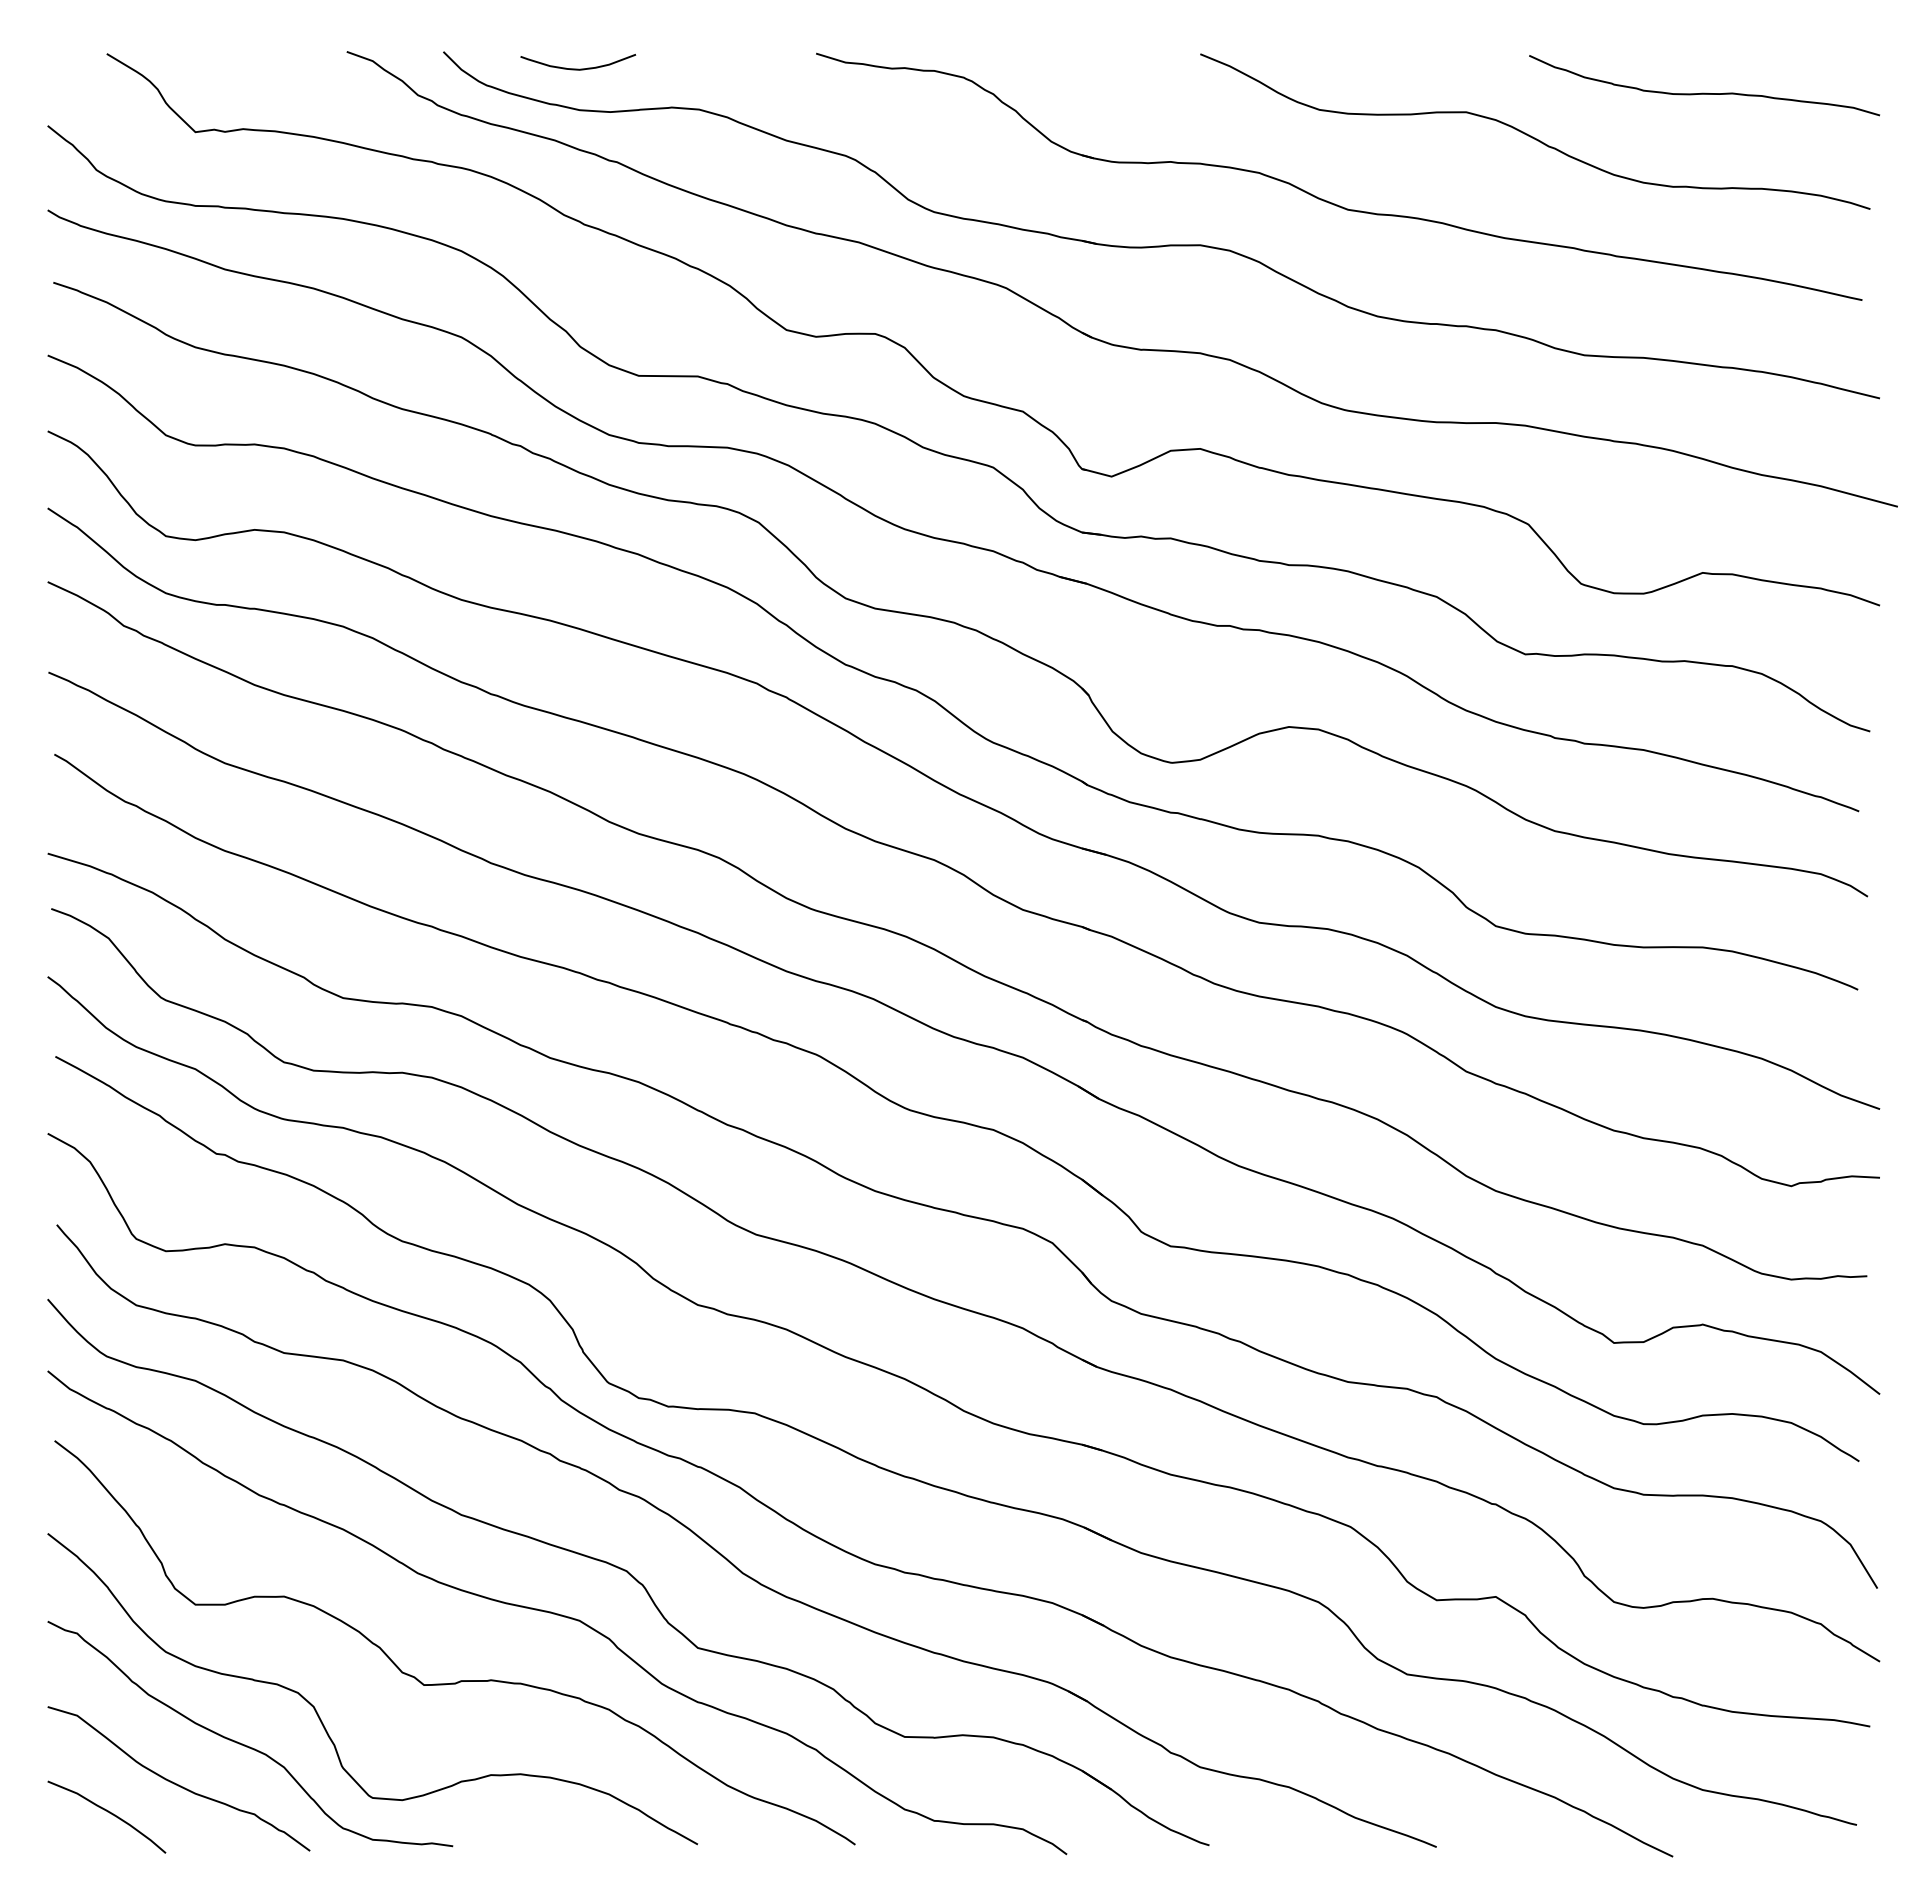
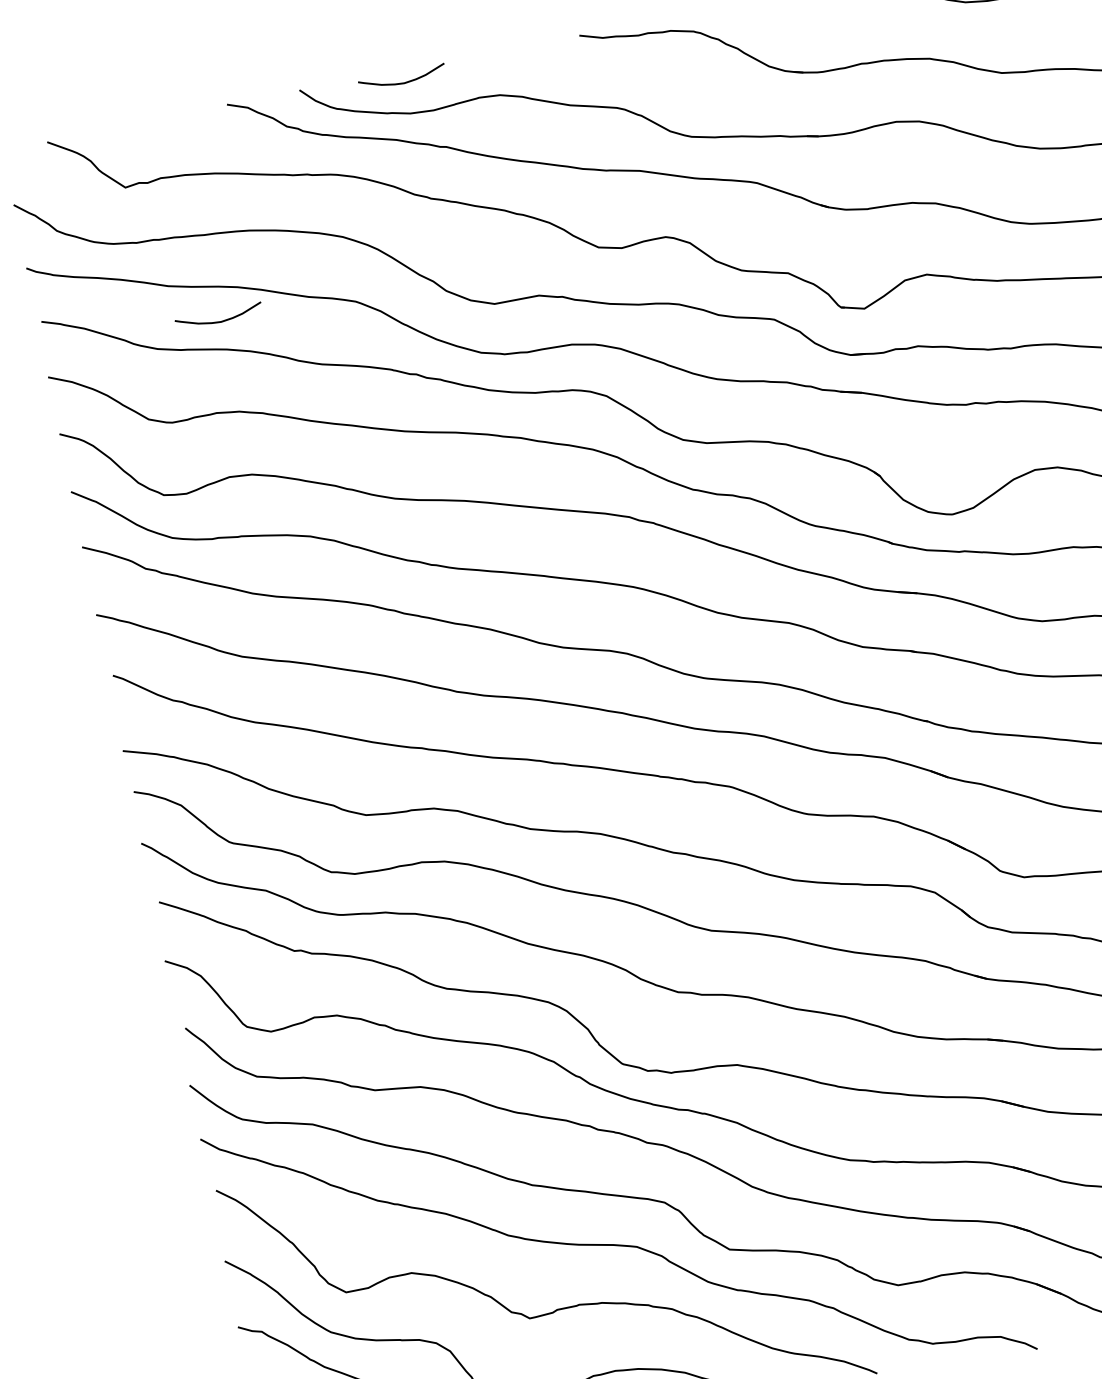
curve: (282, 327) -> (220, 321), added

